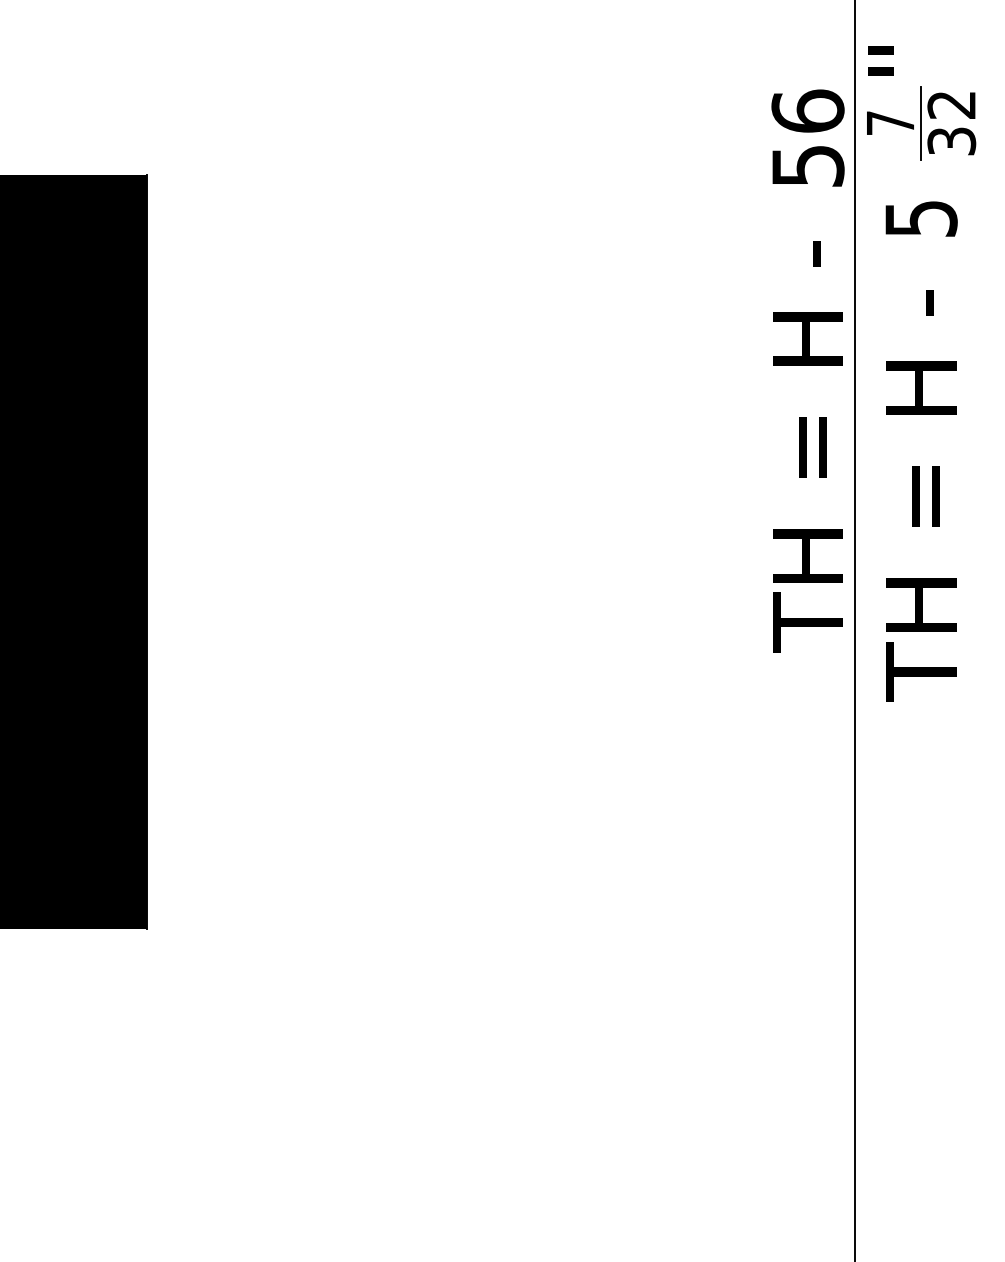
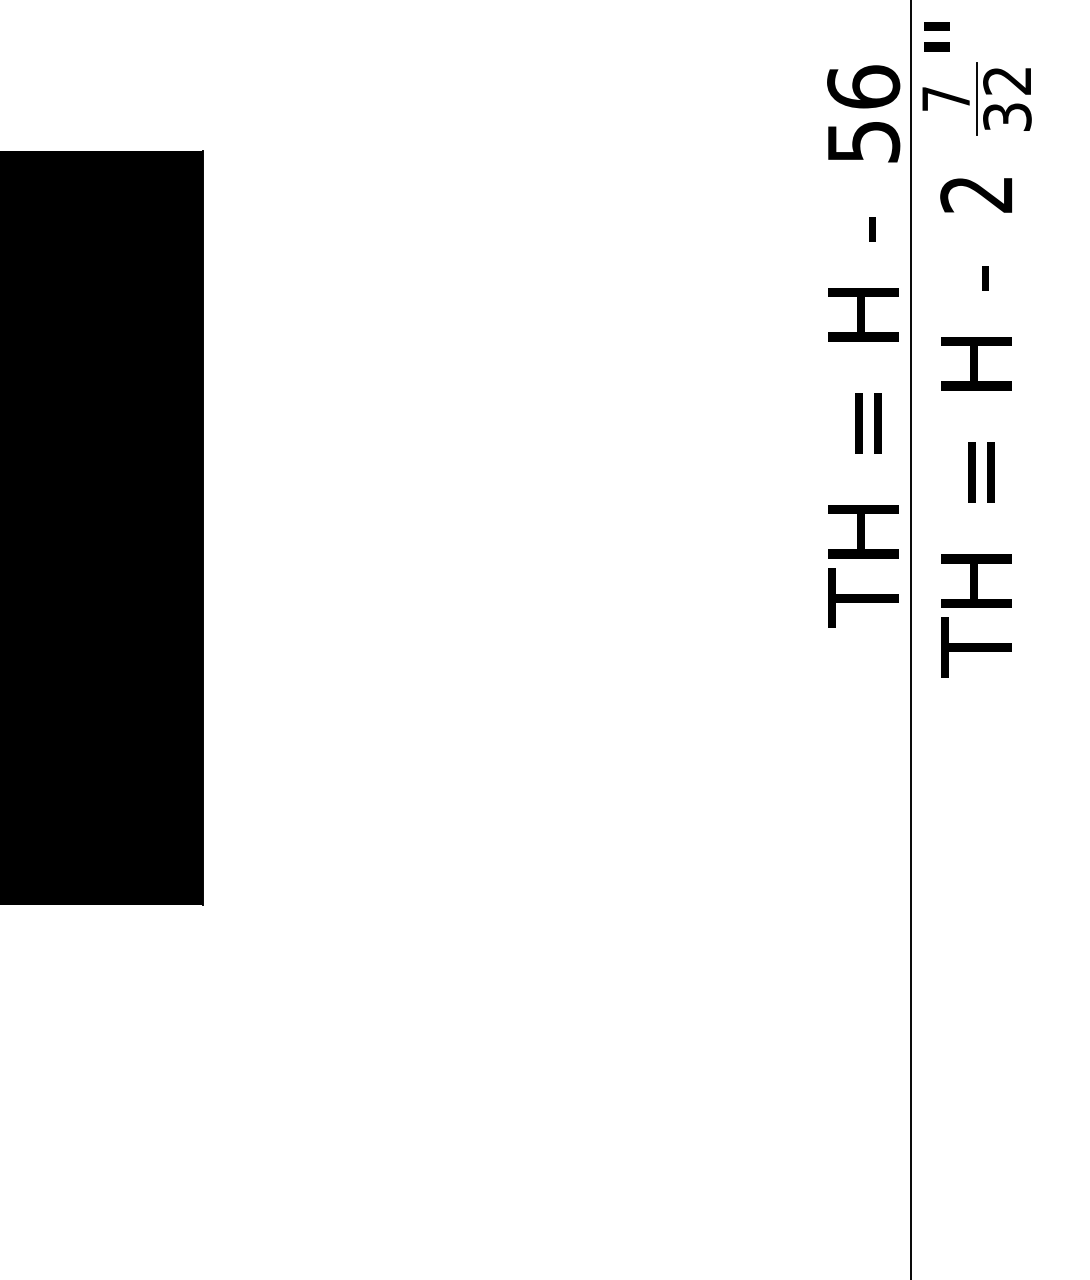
text: (920, 218) -> (976, 194), 5 -> 2

